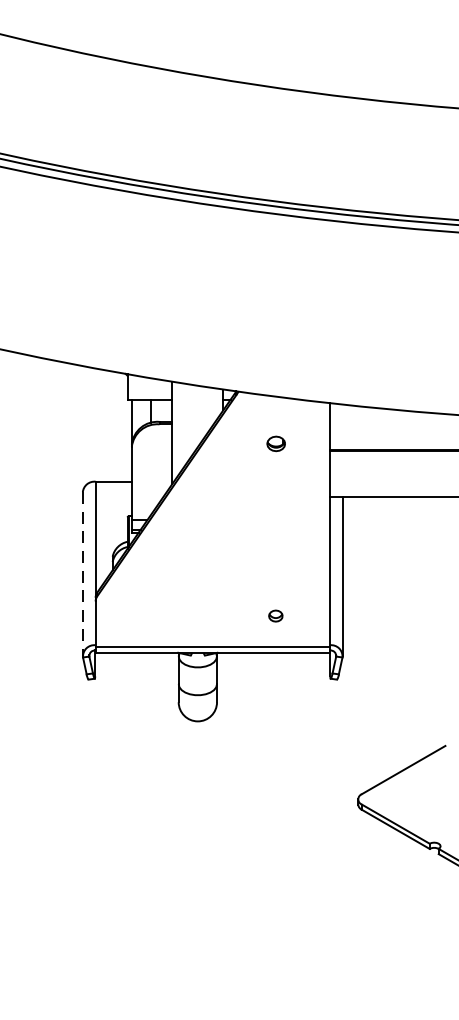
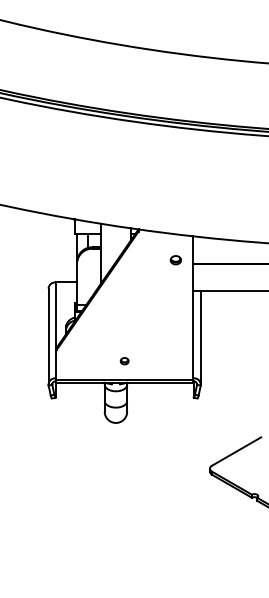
part: (275, 444) -> (175, 260), moved
line: (82, 573) -> (48, 336), dashed -> solid
part: (275, 616) -> (124, 361), moved

